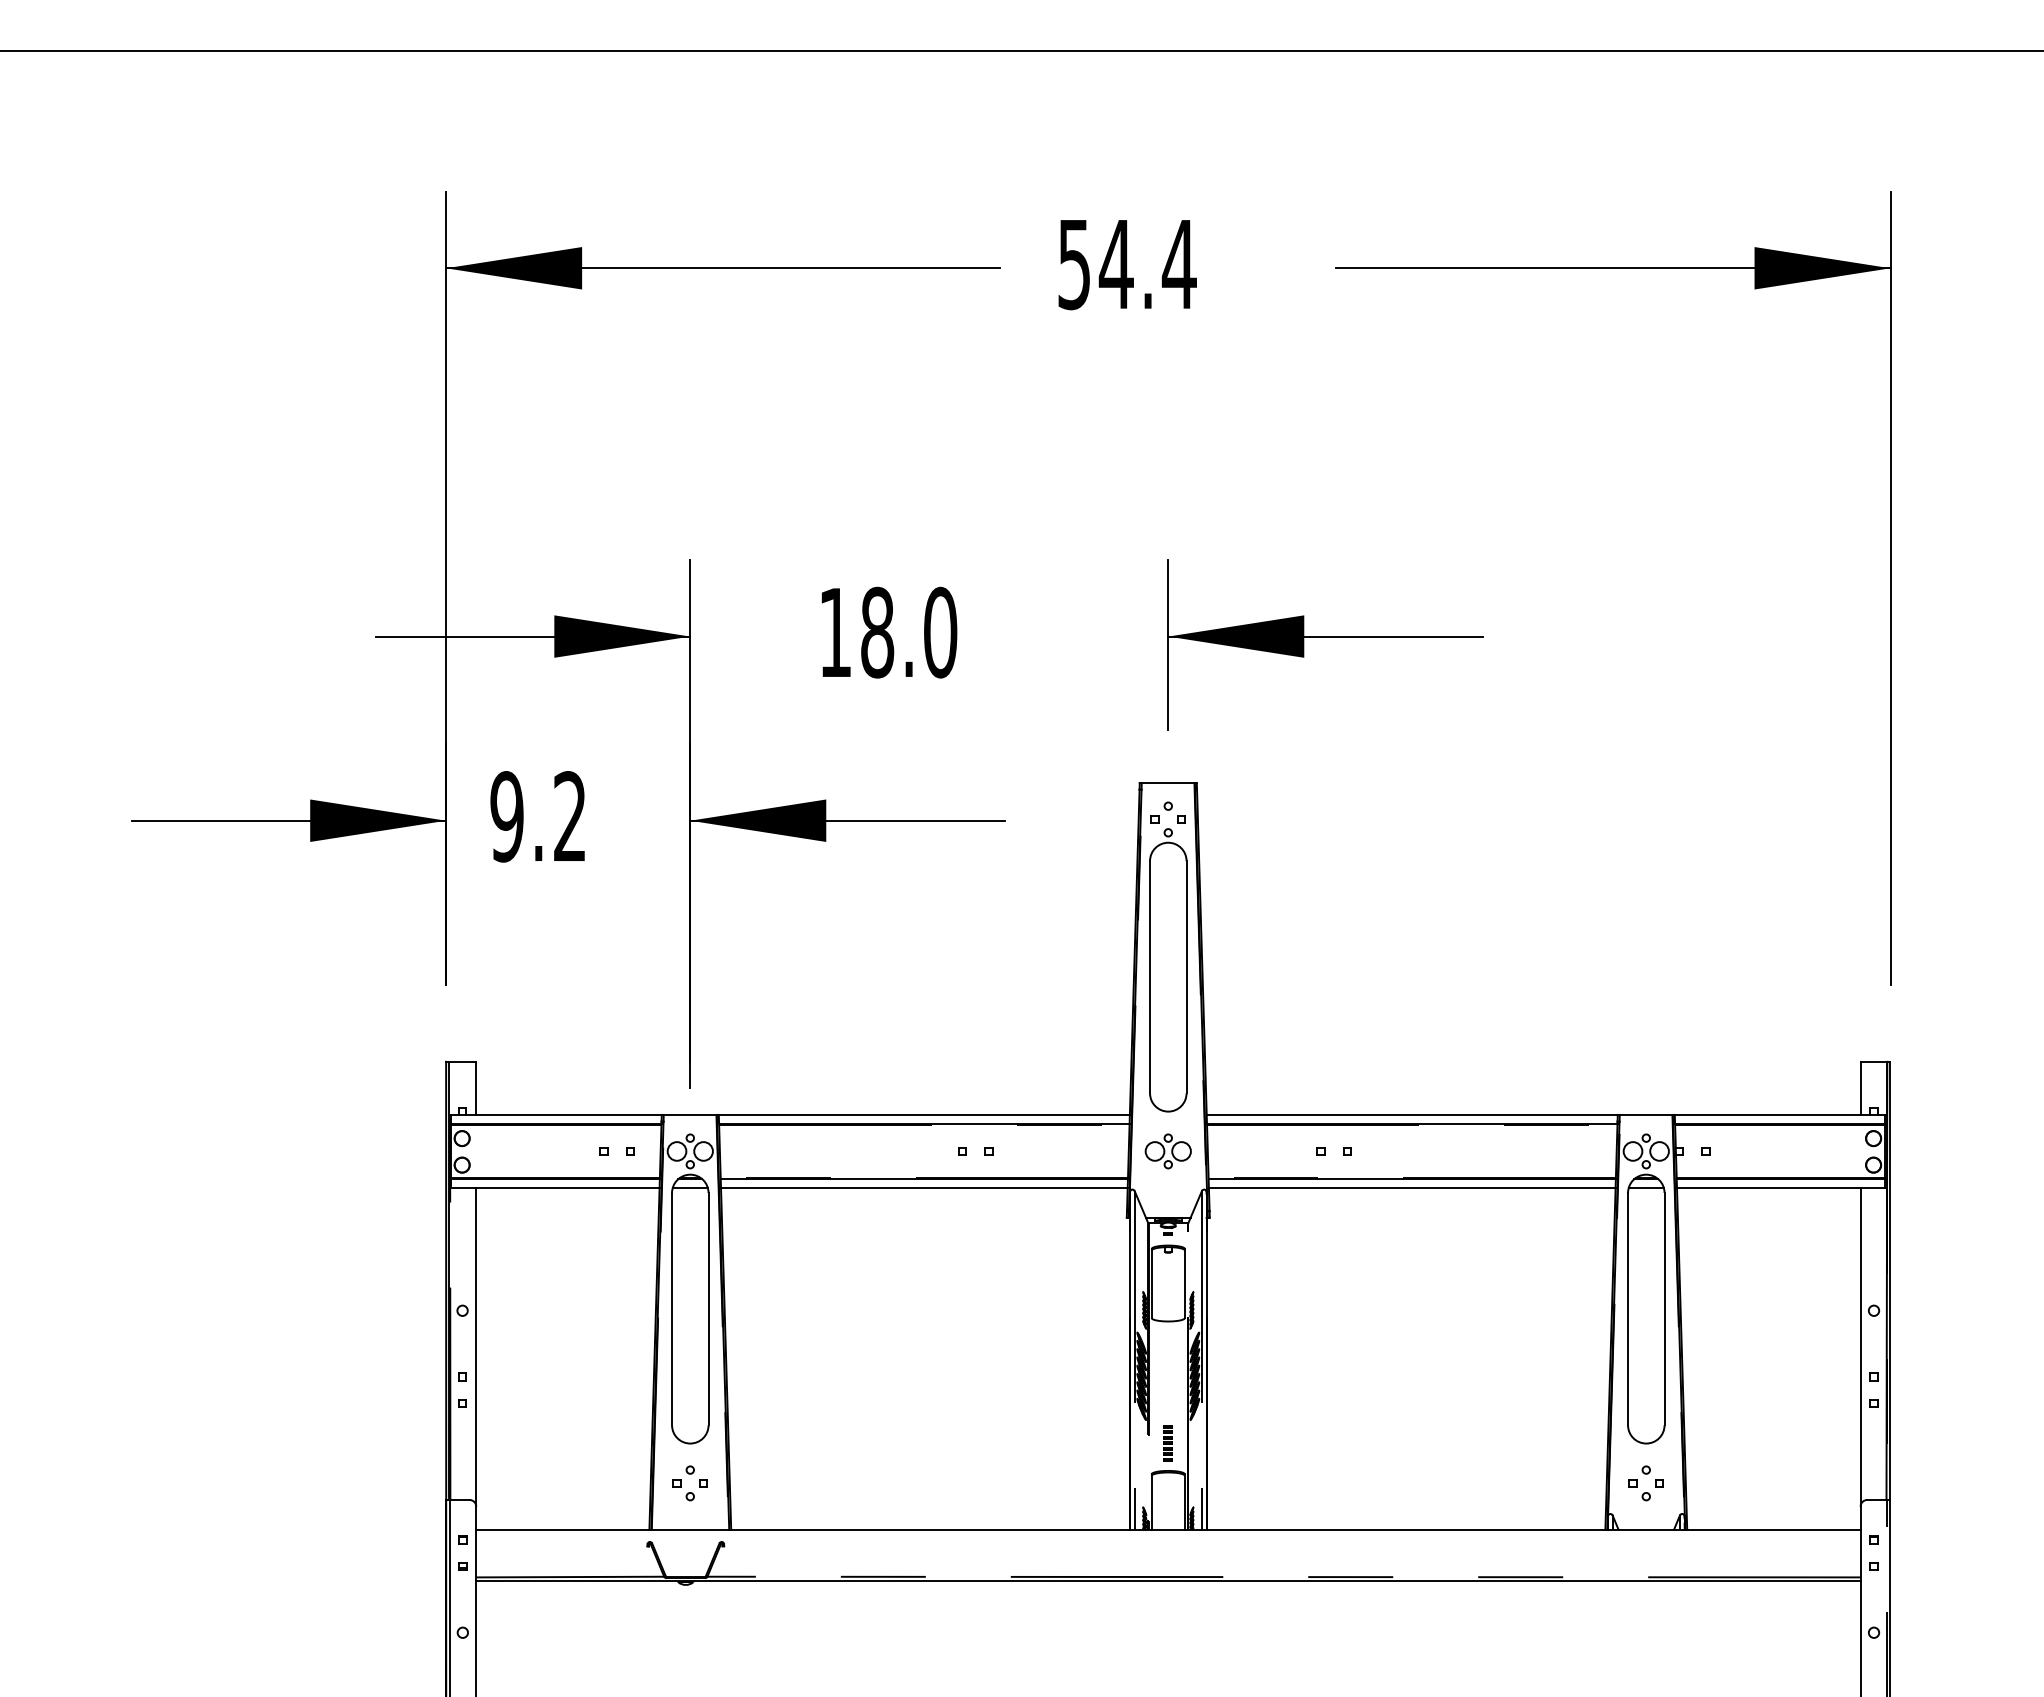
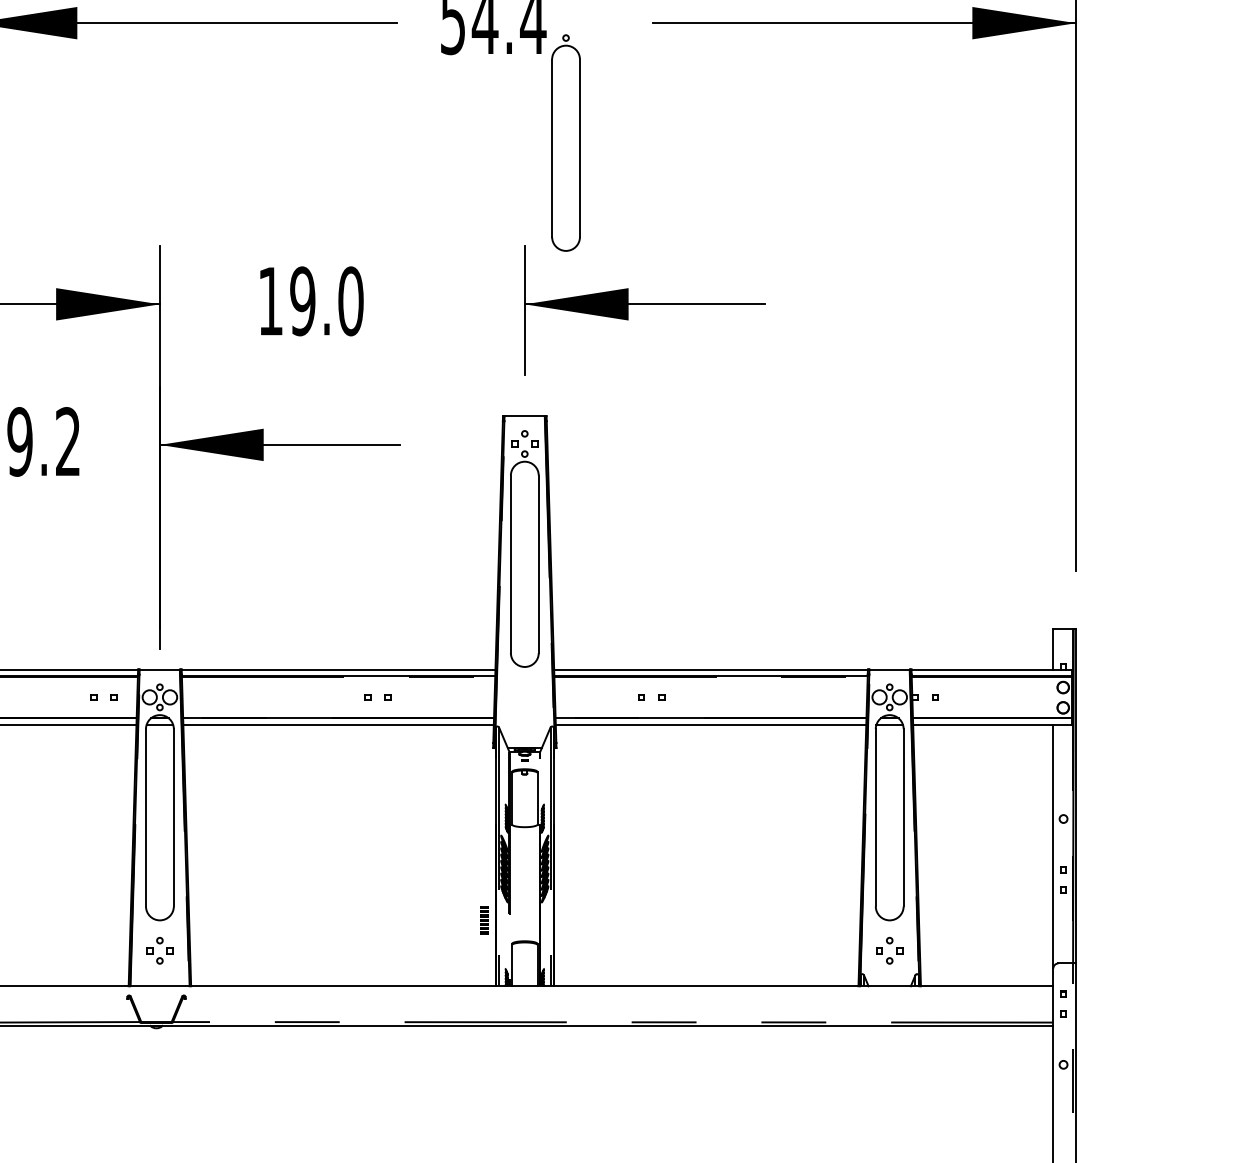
part: (1222, 425) -> (566, 143), added
text: (877, 632) -> (302, 301), 18.0 -> 19.0
part: (1167, 1151) -> (524, 697), removed
part: (1167, 1443) -> (483, 920), moved

